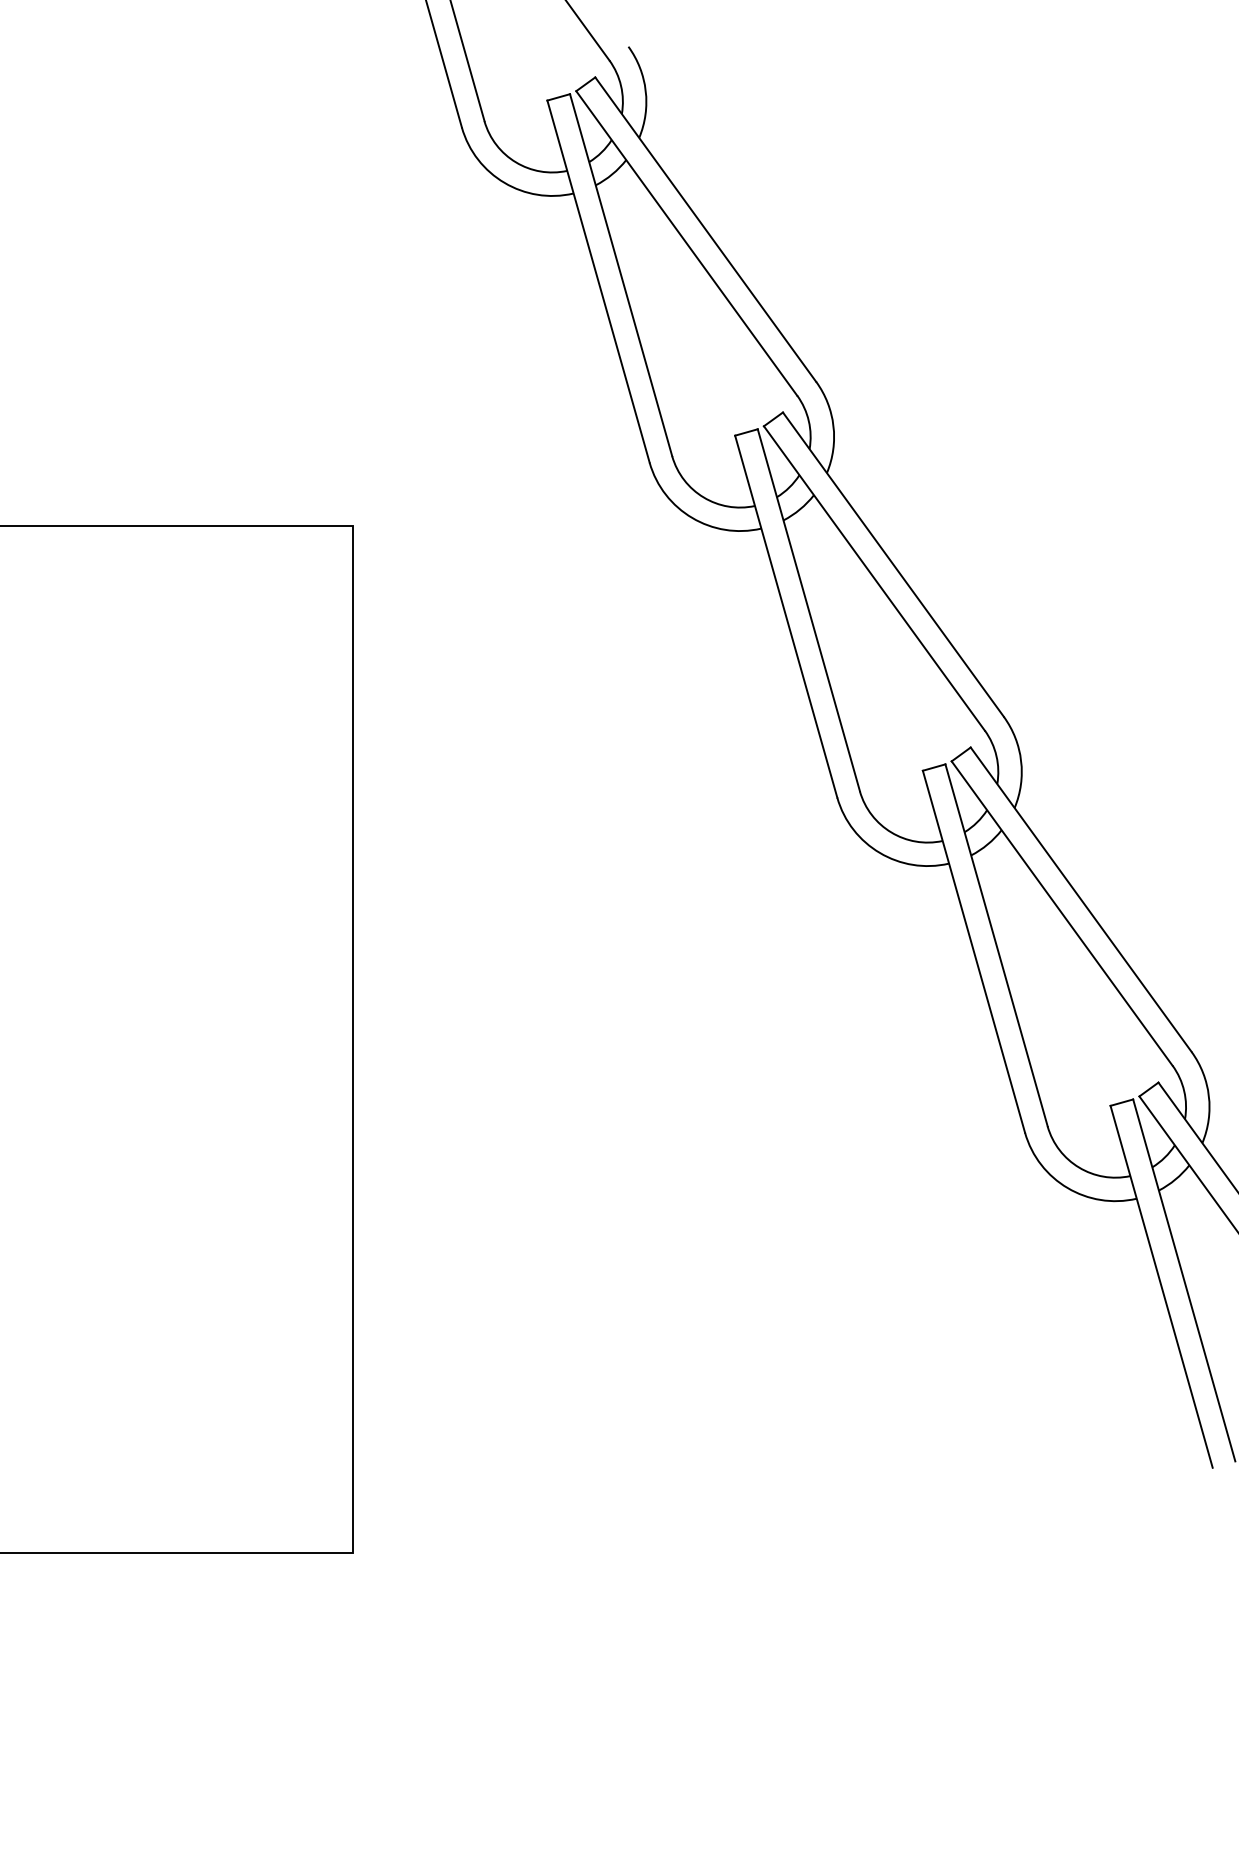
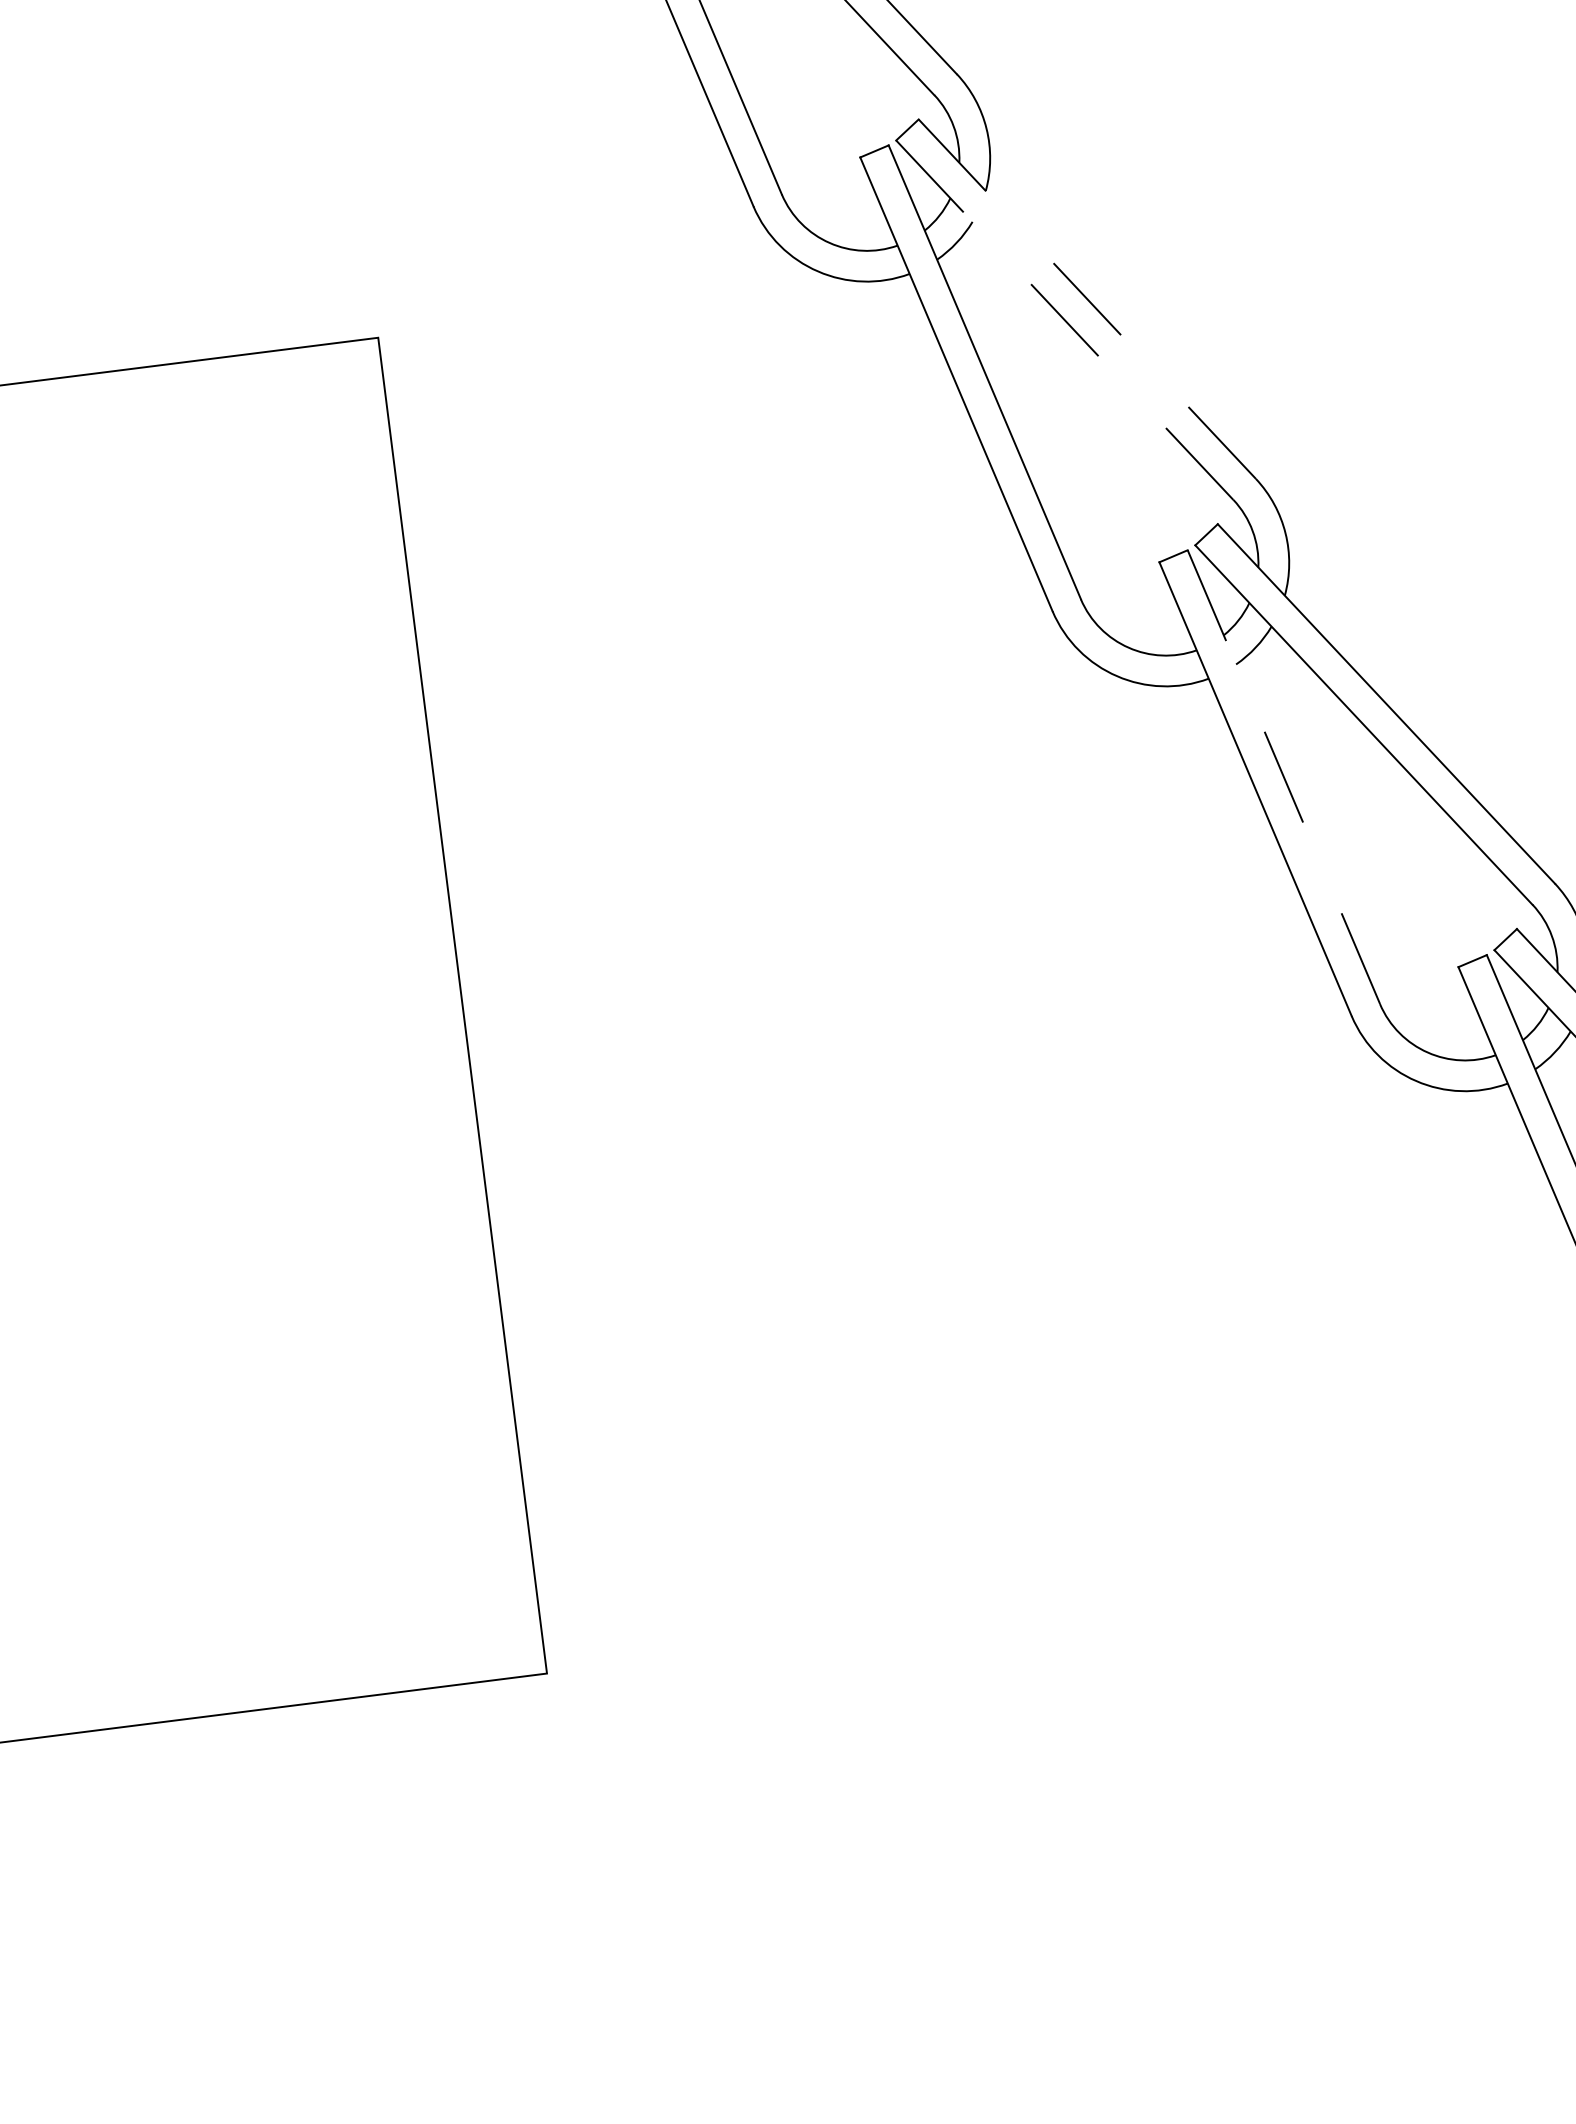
line: (893, 565) -> (1087, 300), solid -> dashed
line: (874, 578) -> (1064, 320), solid -> dashed
line: (996, 945) -> (1283, 777), solid -> dashed

